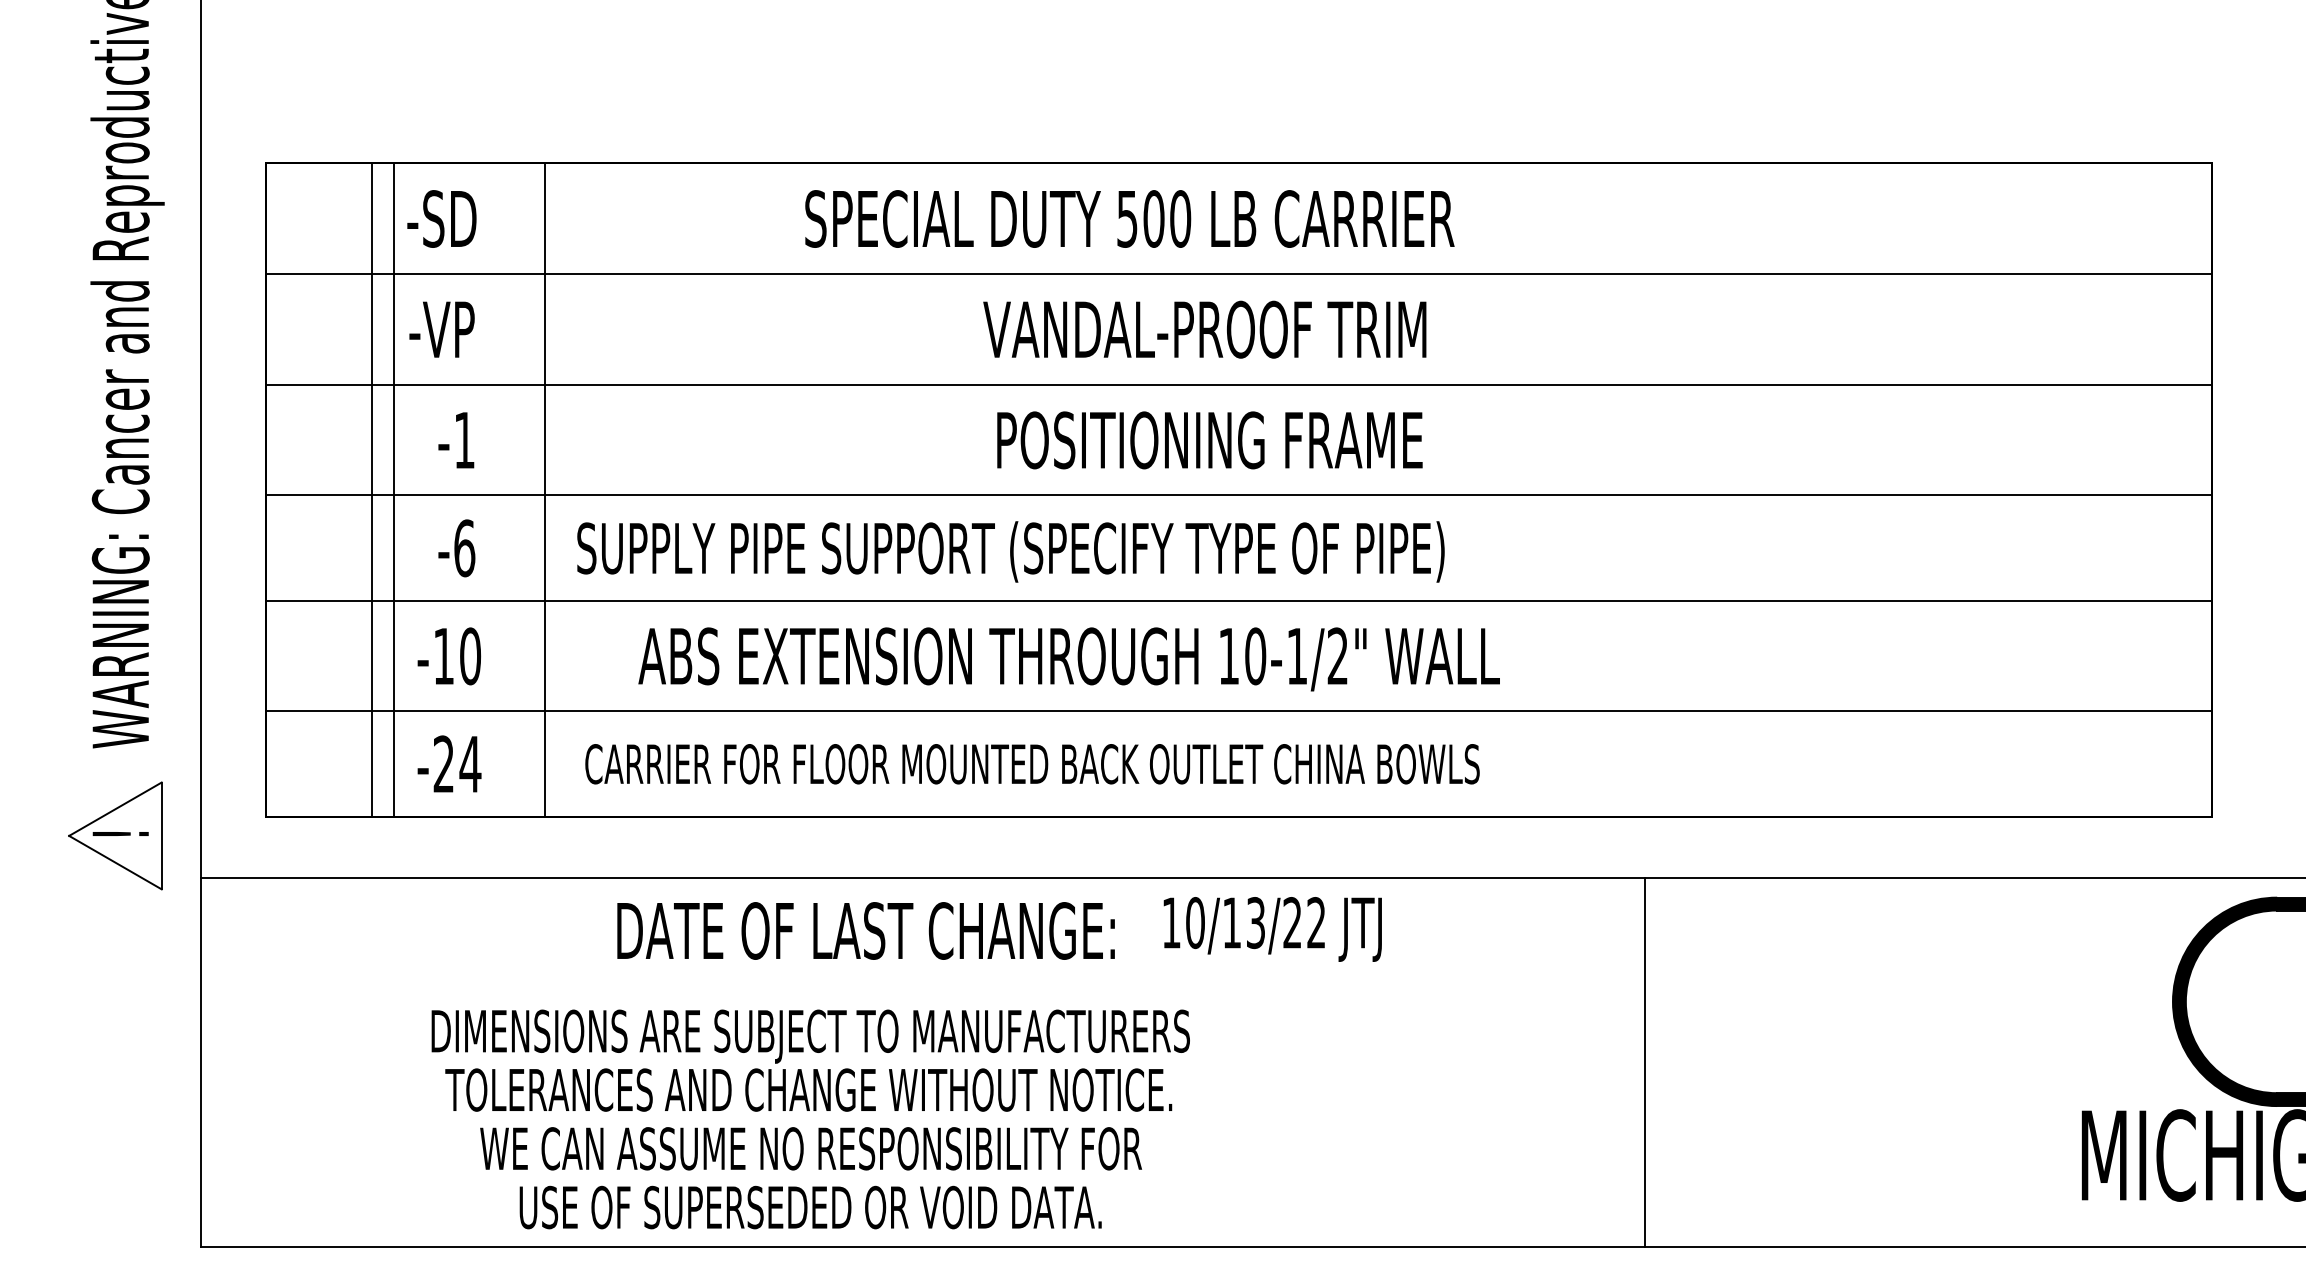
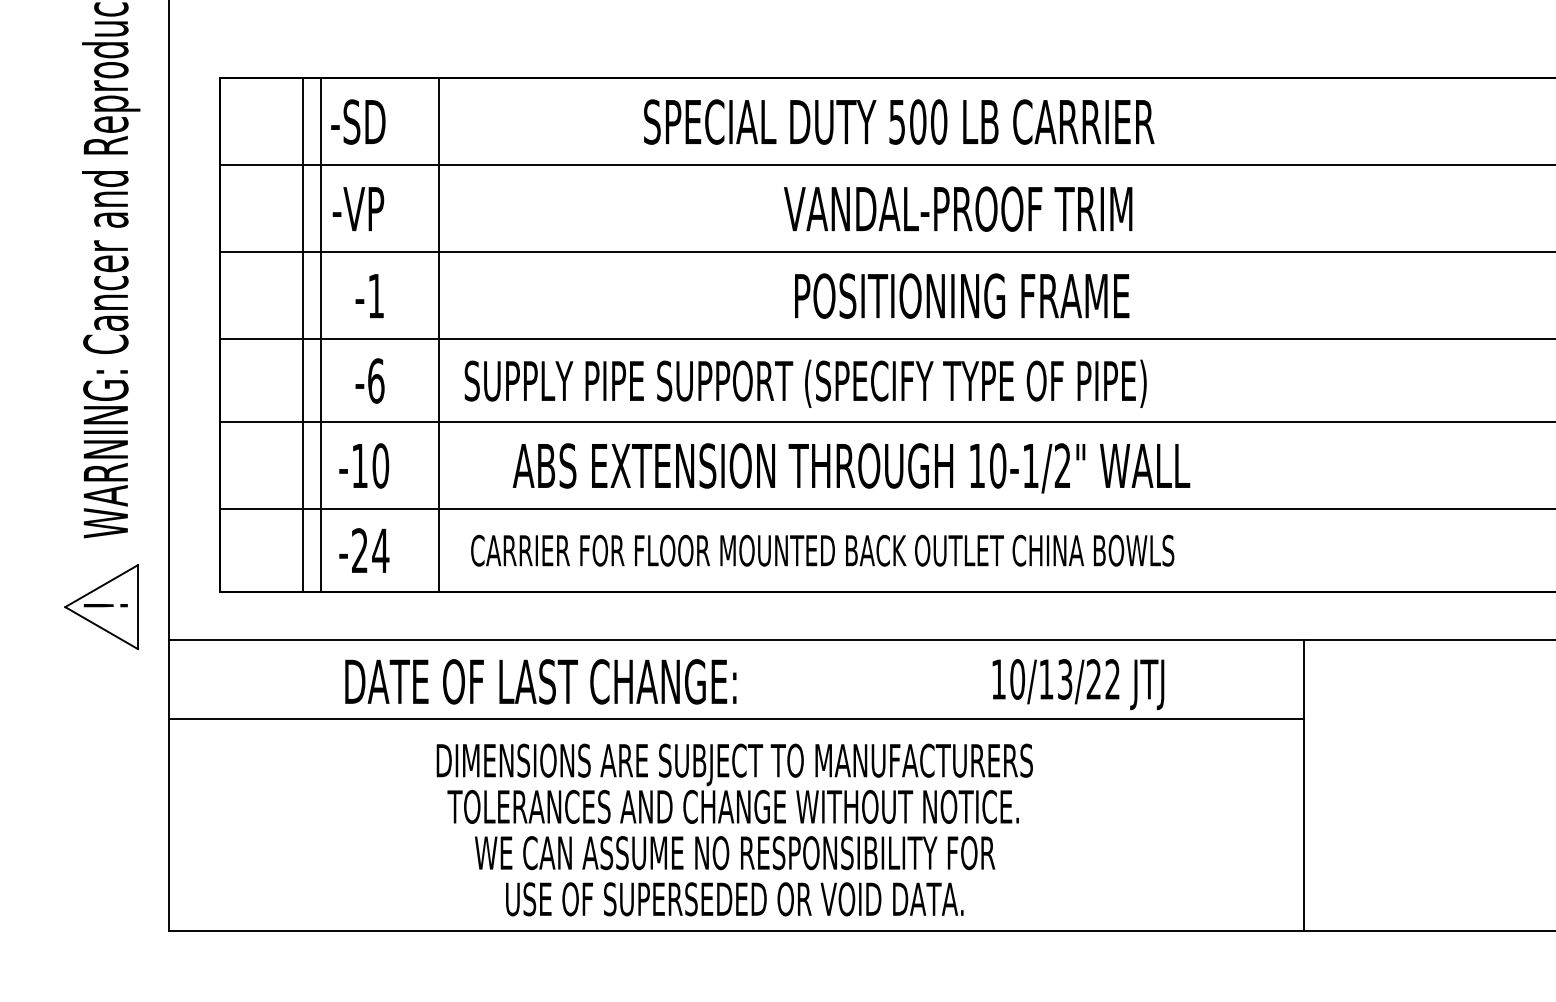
text: (1272, 929) -> (1078, 684), moved
text: (865, 930) -> (540, 681), moved
line: (922, 978) -> (736, 719), added
text: (810, 1119) -> (734, 830), moved

